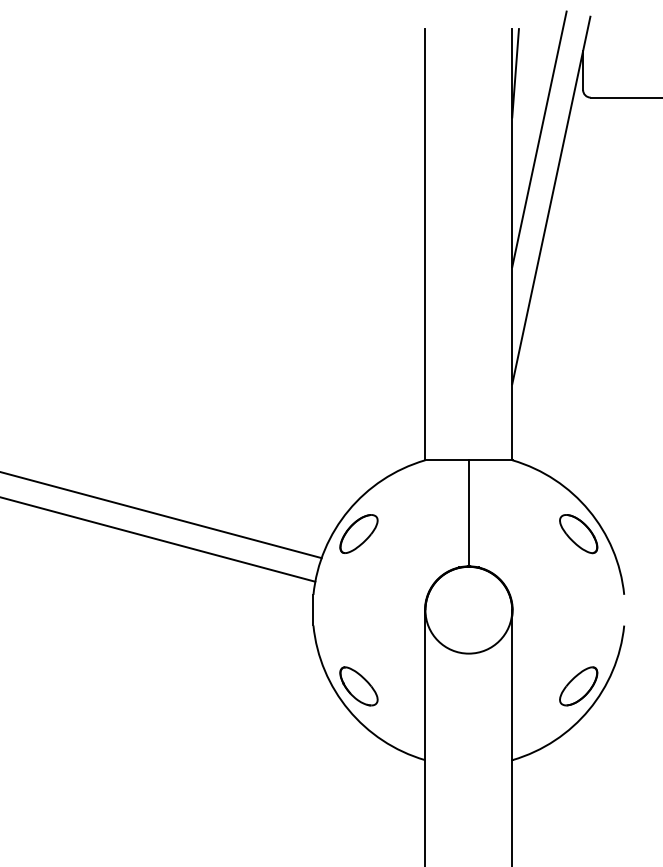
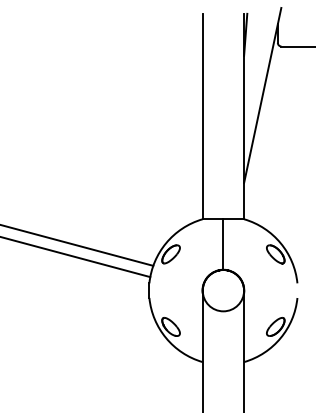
line: (540, 139) -> (257, 66), removed

